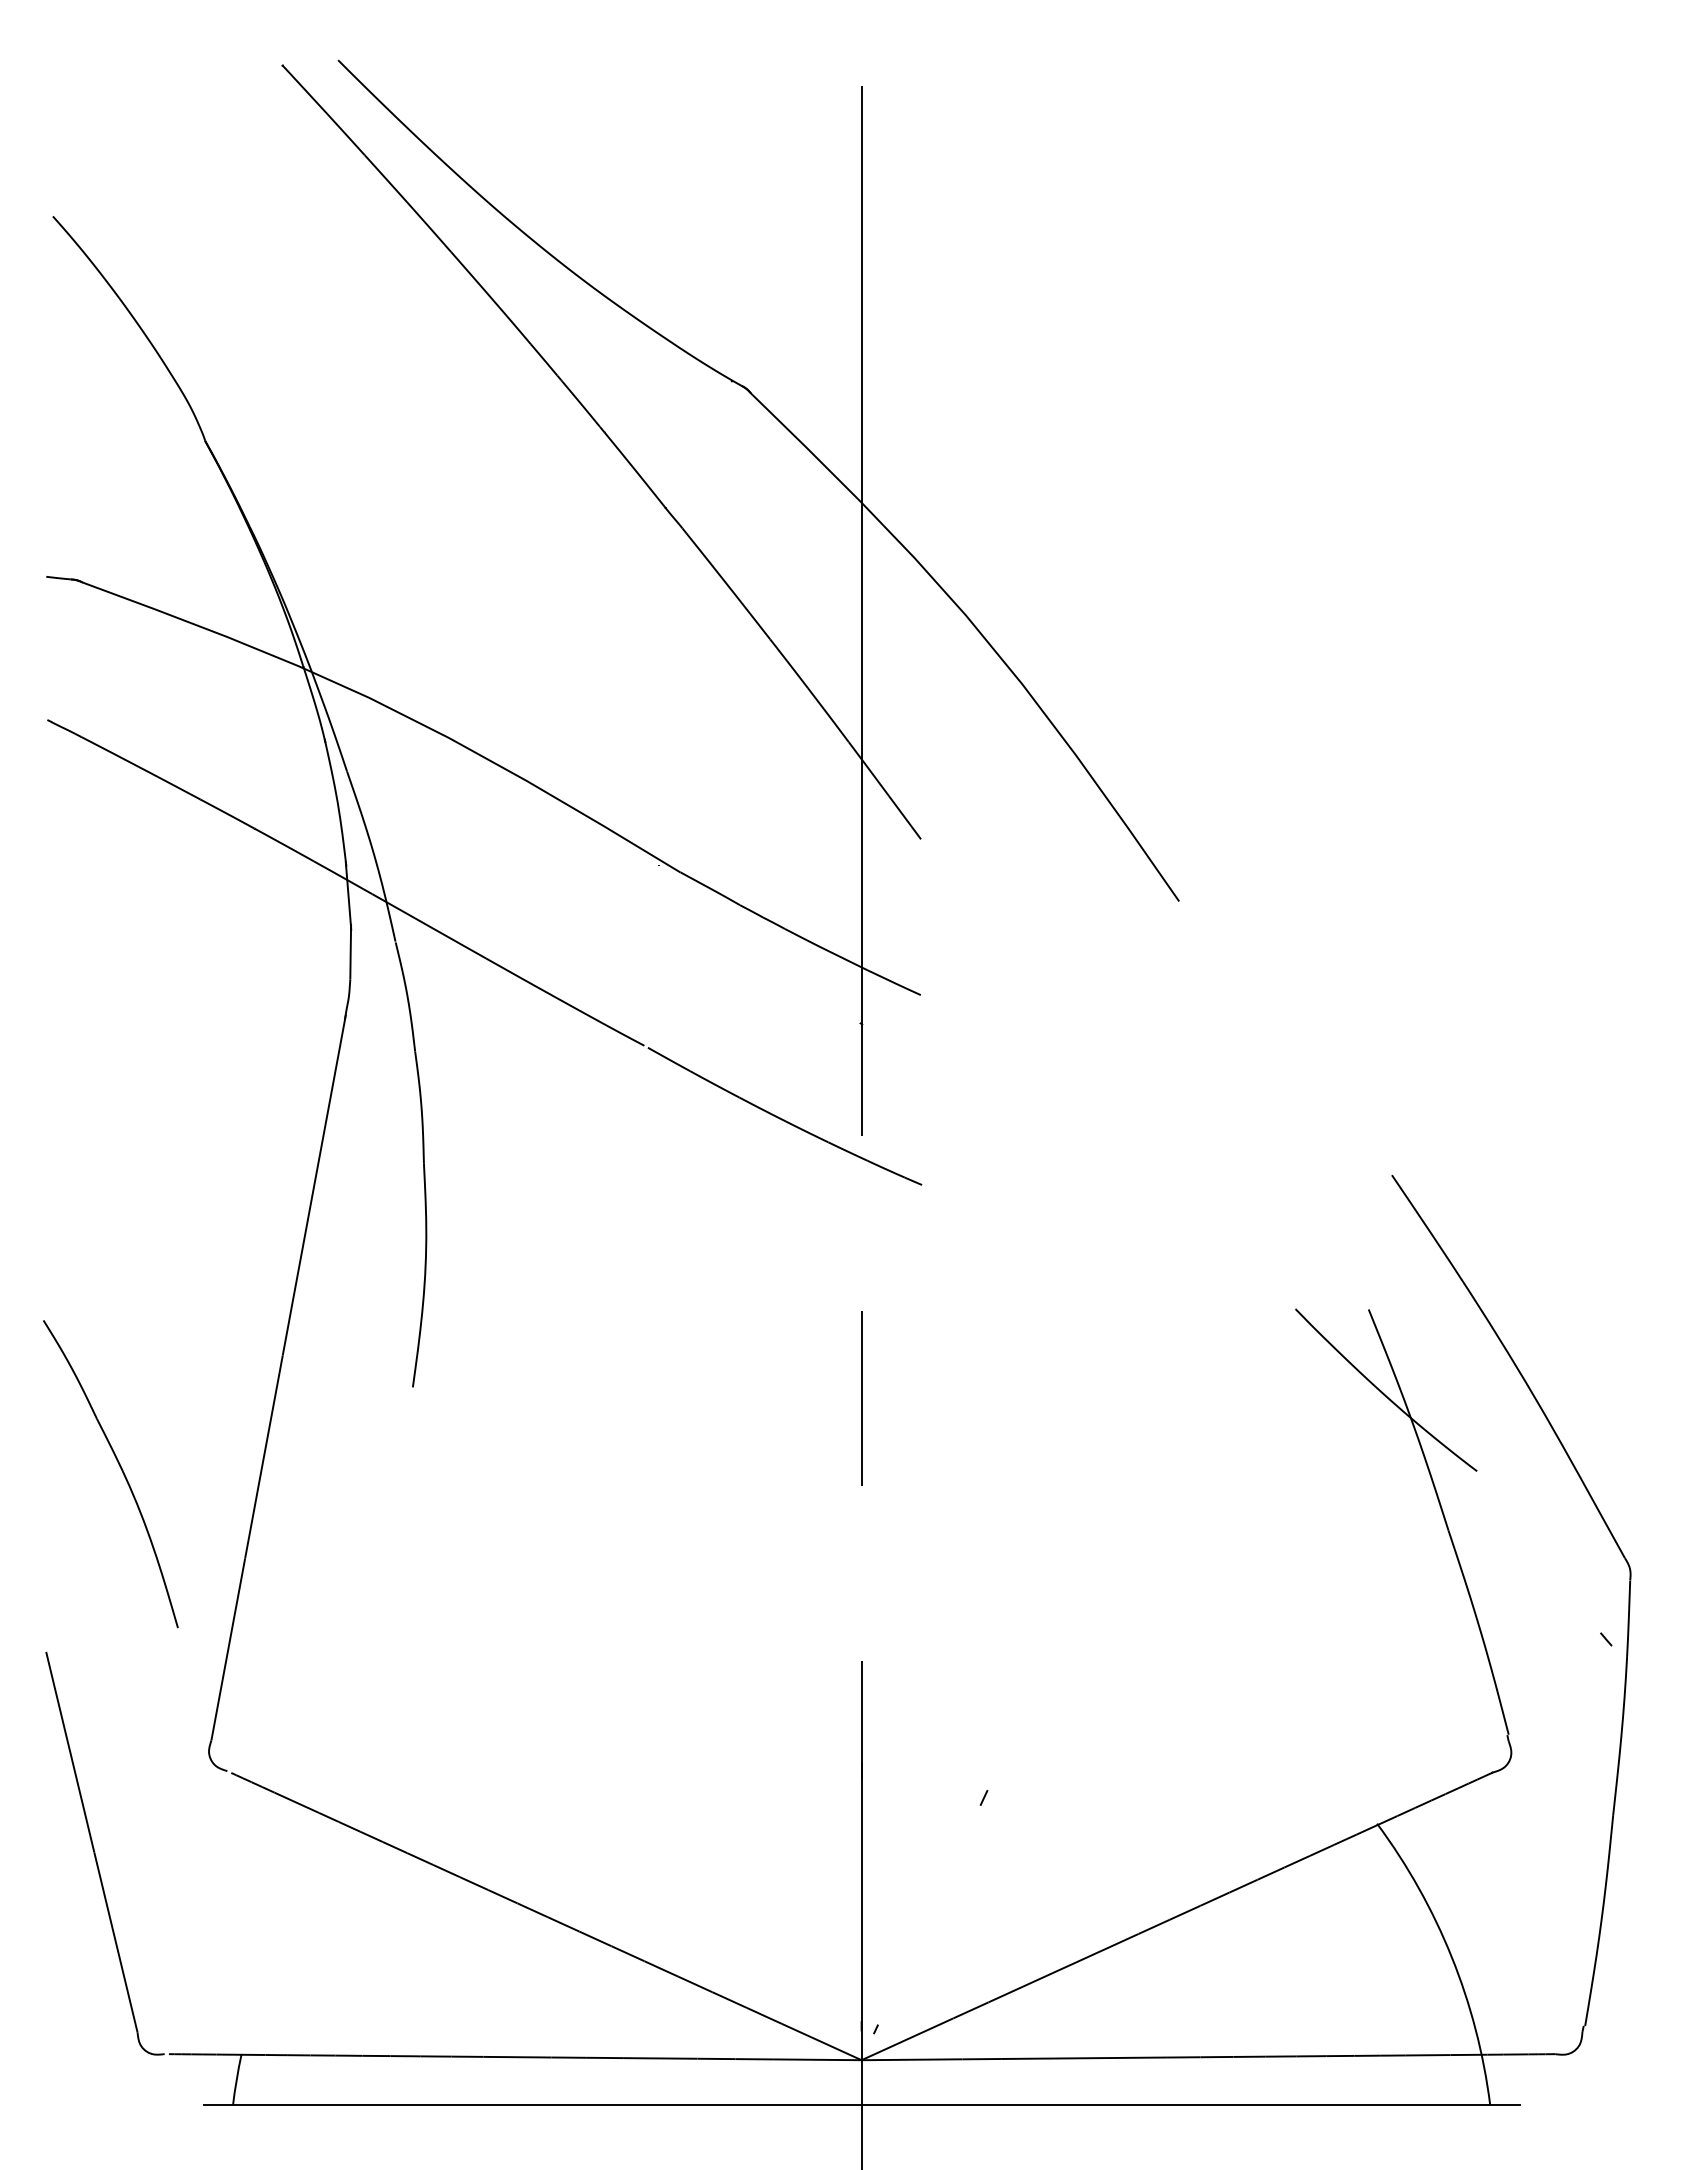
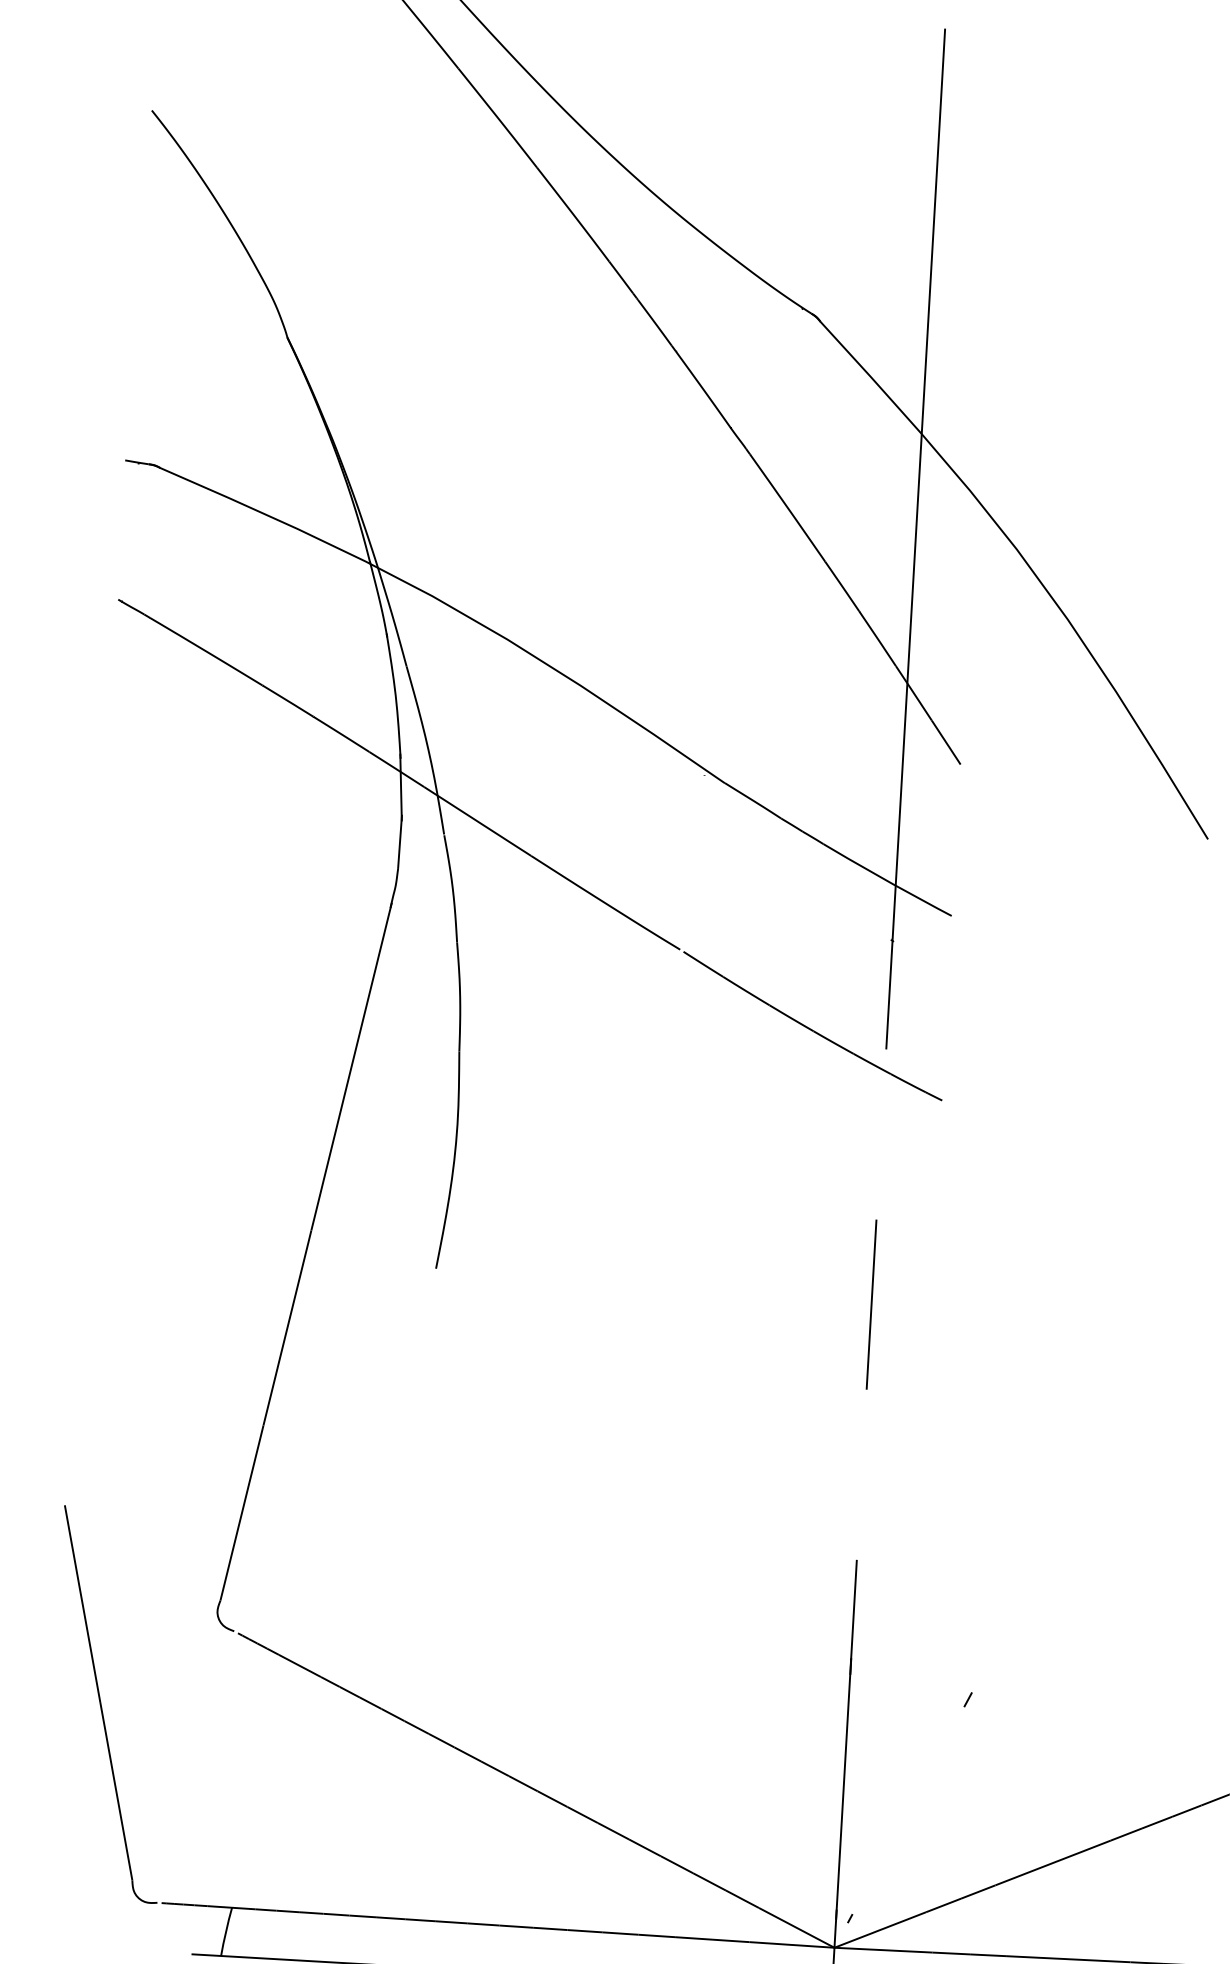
part: (121, 1471) -> (148, 1334), removed

